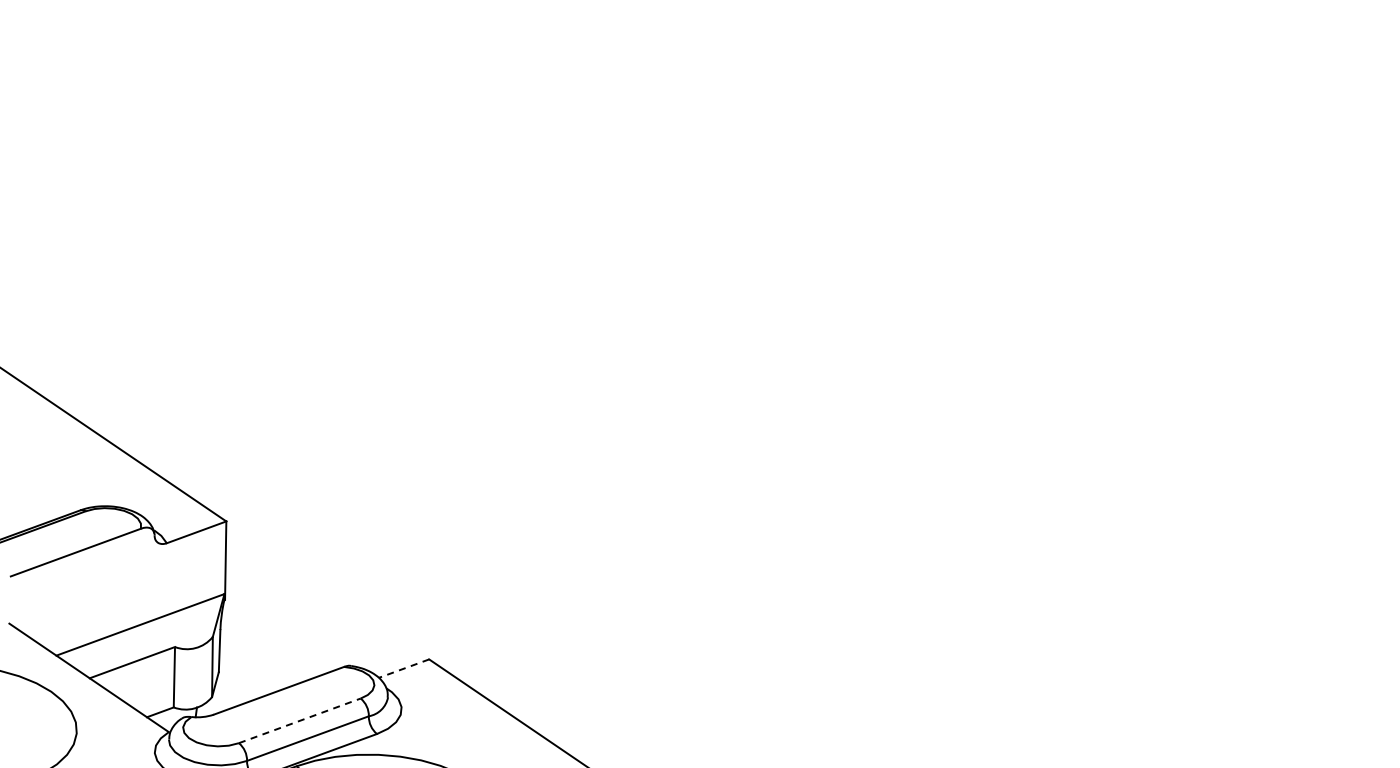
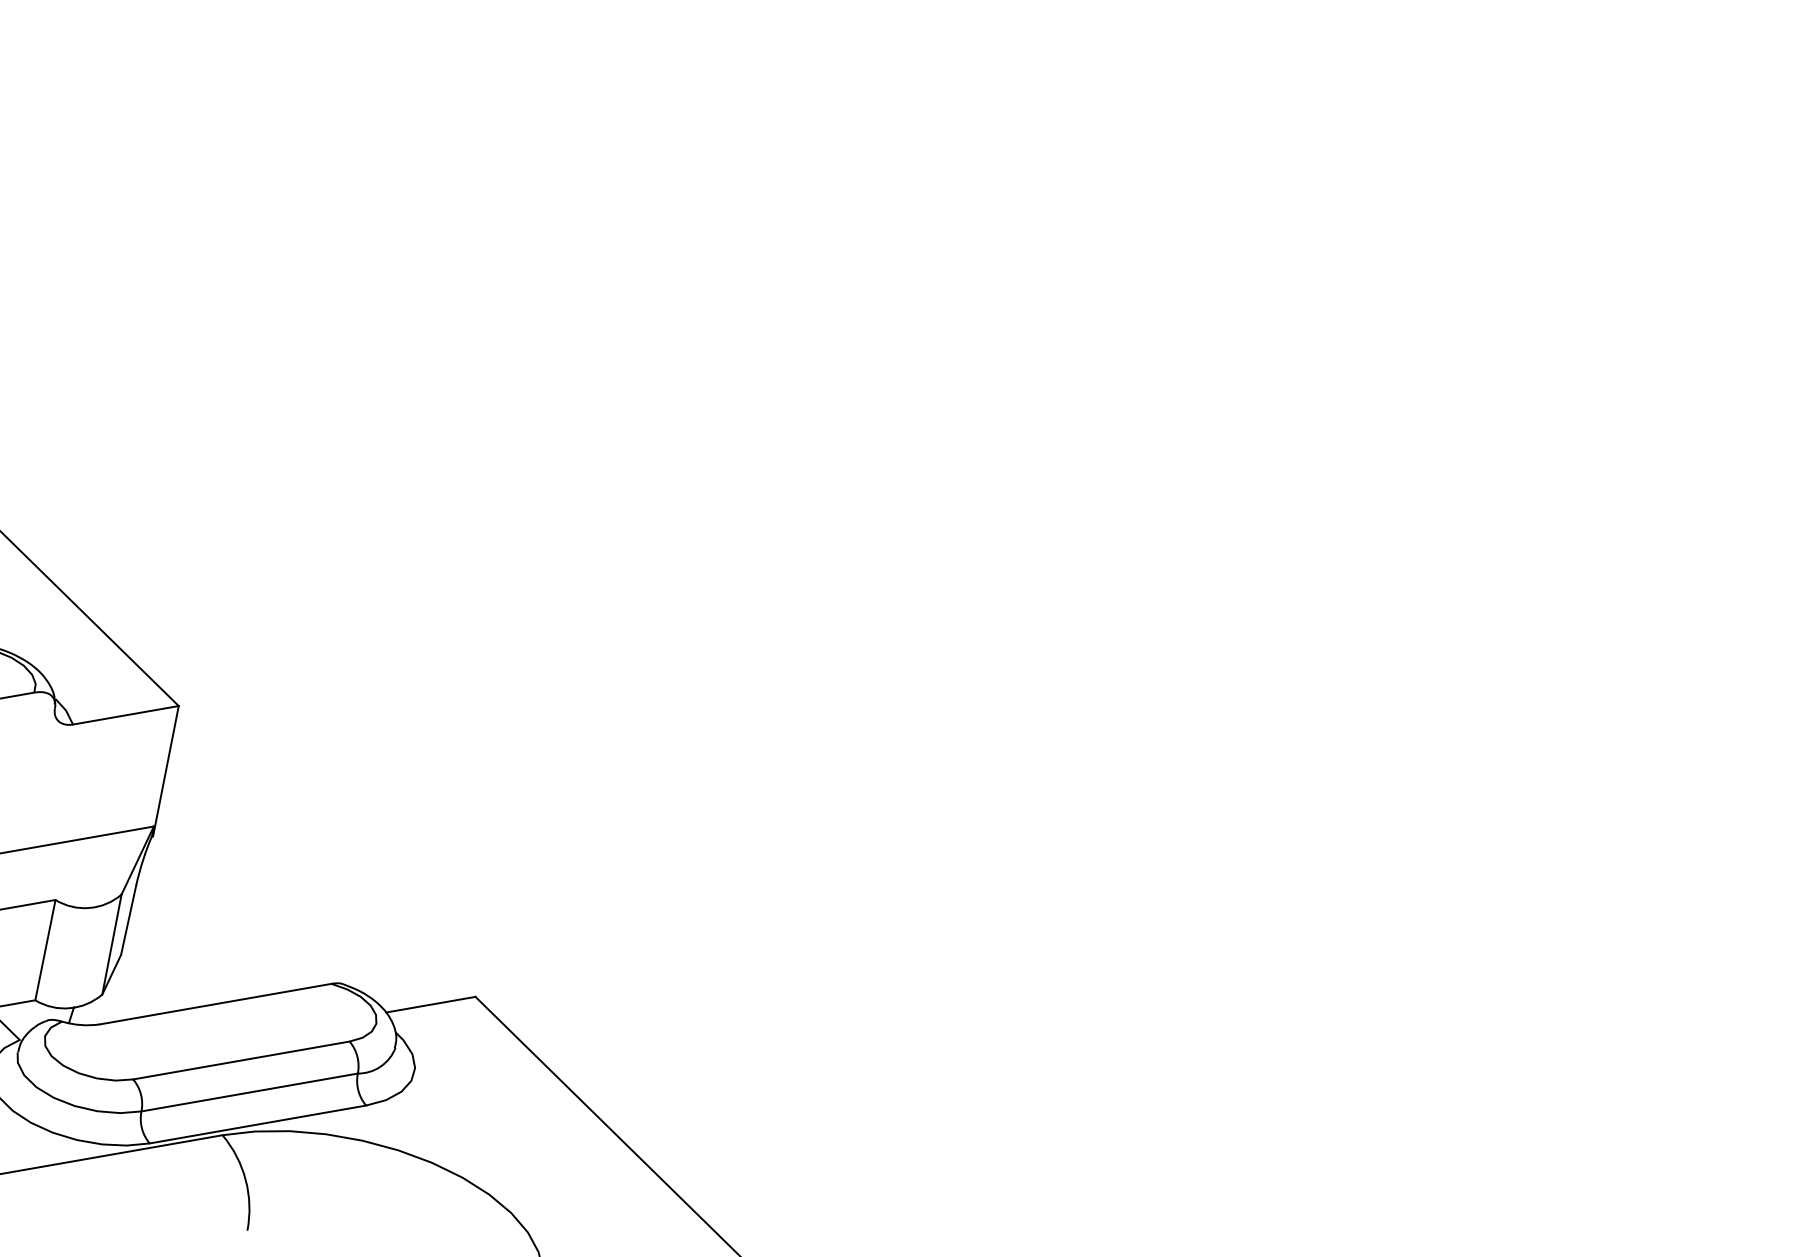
line: (404, 668) -> (431, 1004), dashed -> solid
line: (299, 720) -> (240, 1059), dashed -> solid

